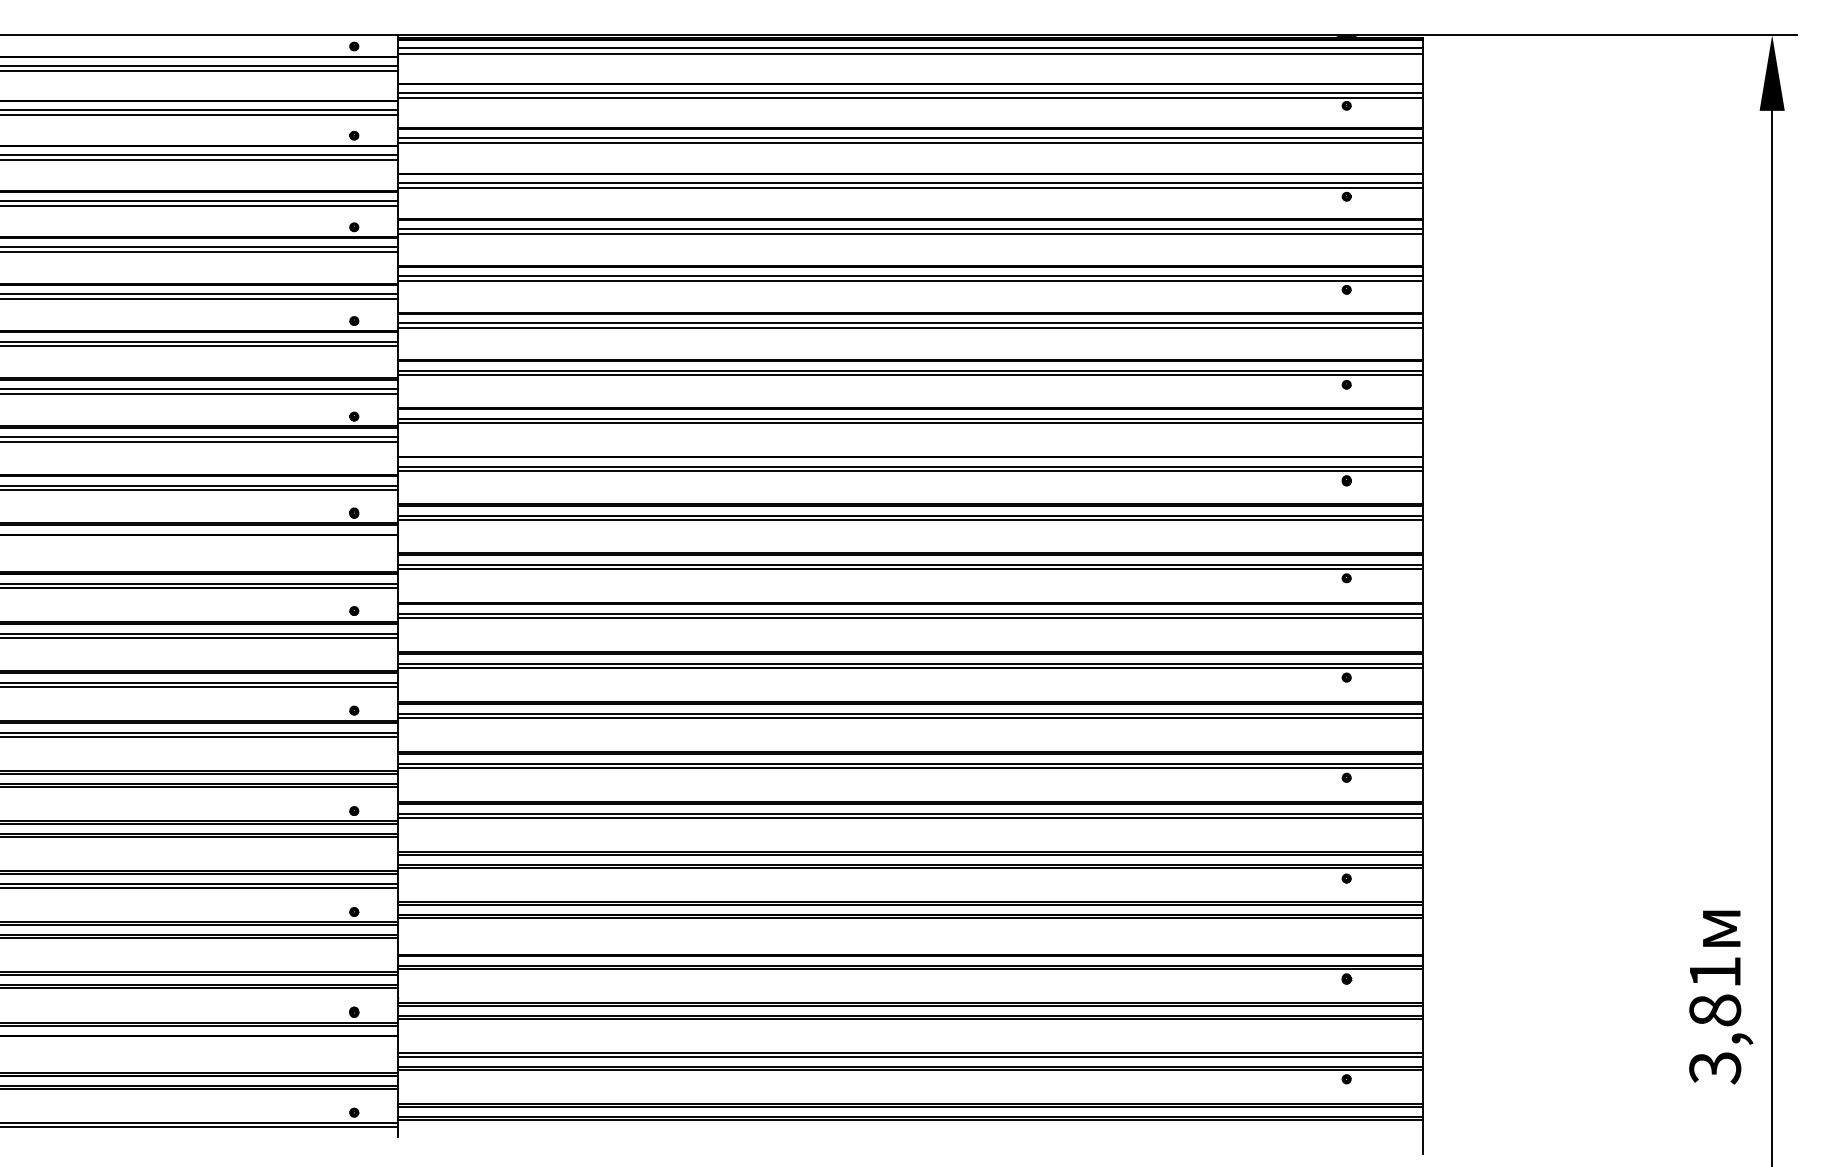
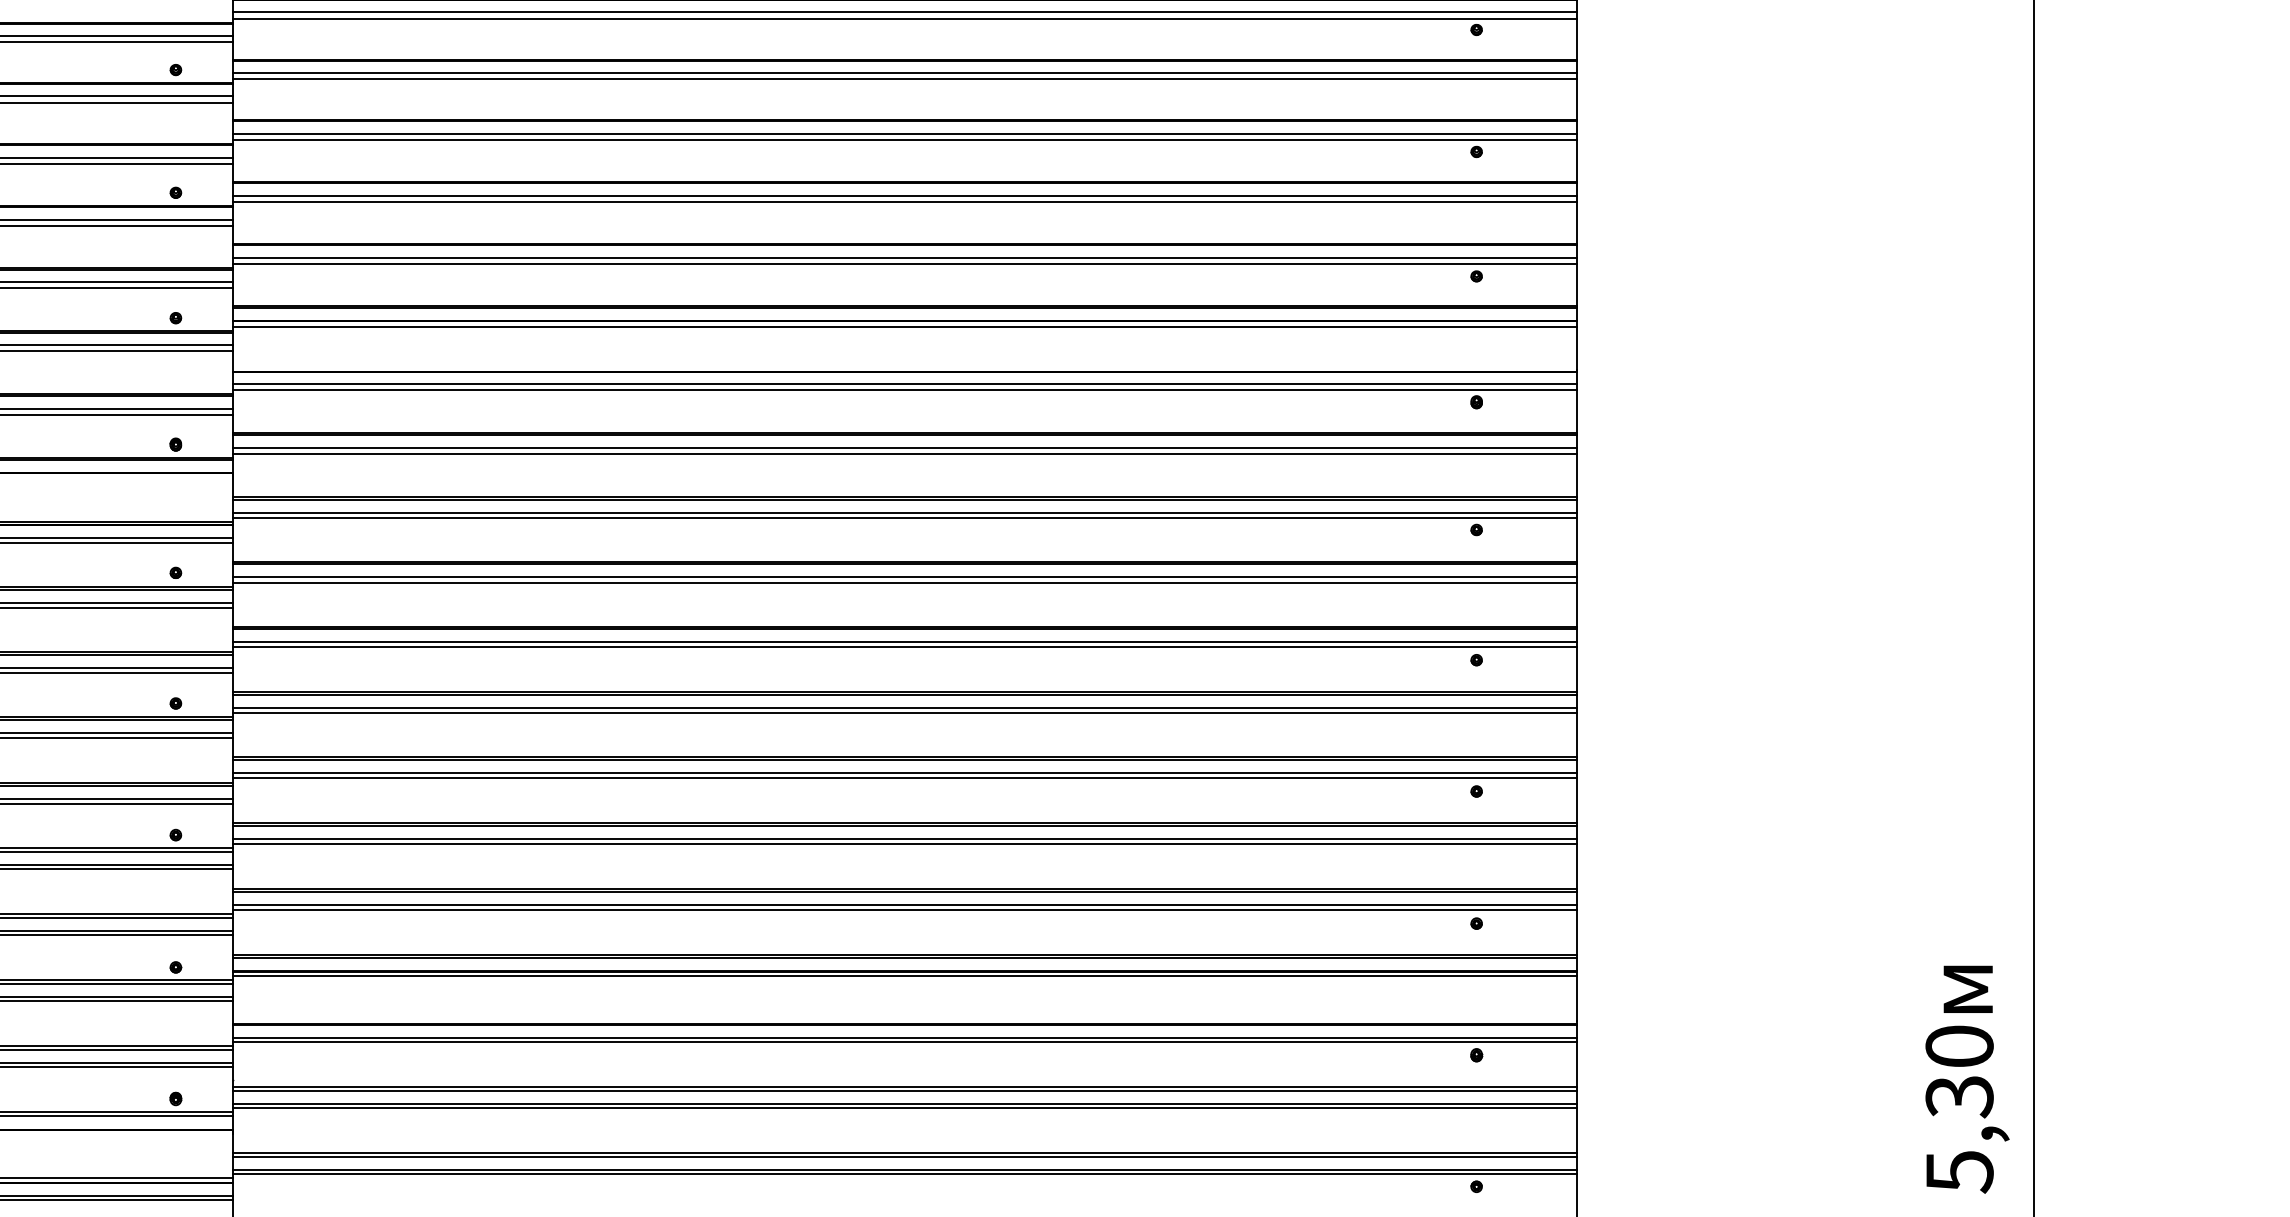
text: (1715, 1020) -> (1960, 1109), 3,81 -> 5,30

